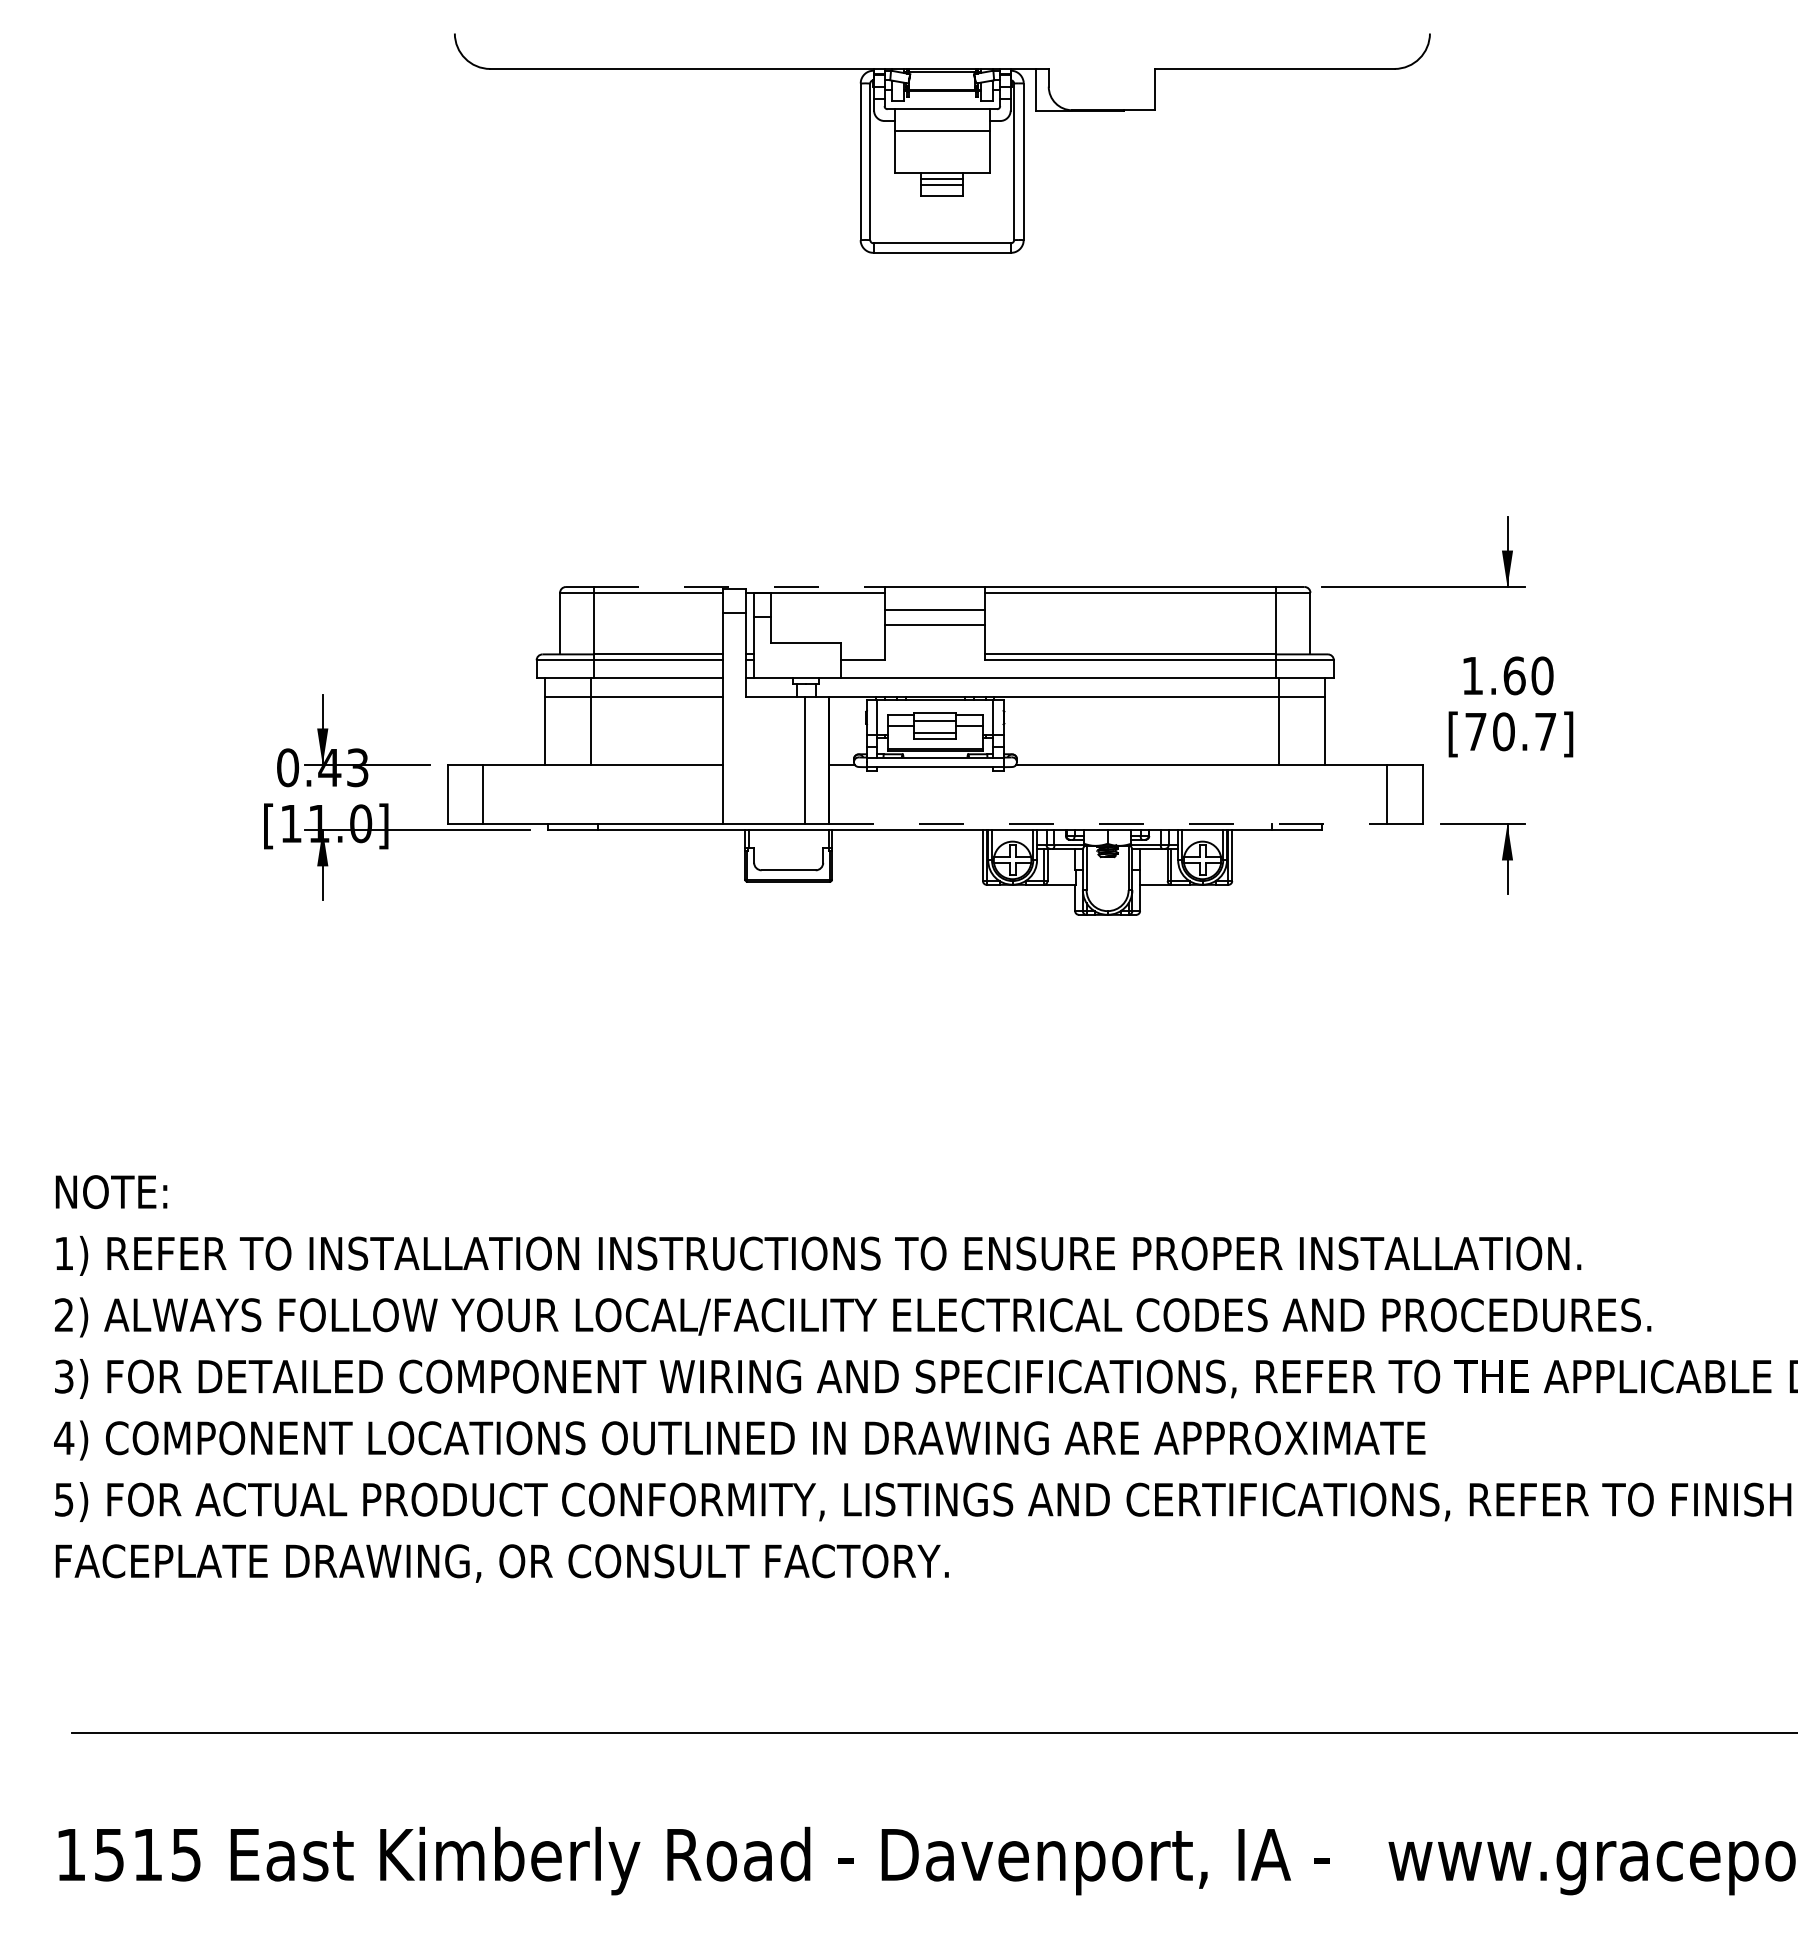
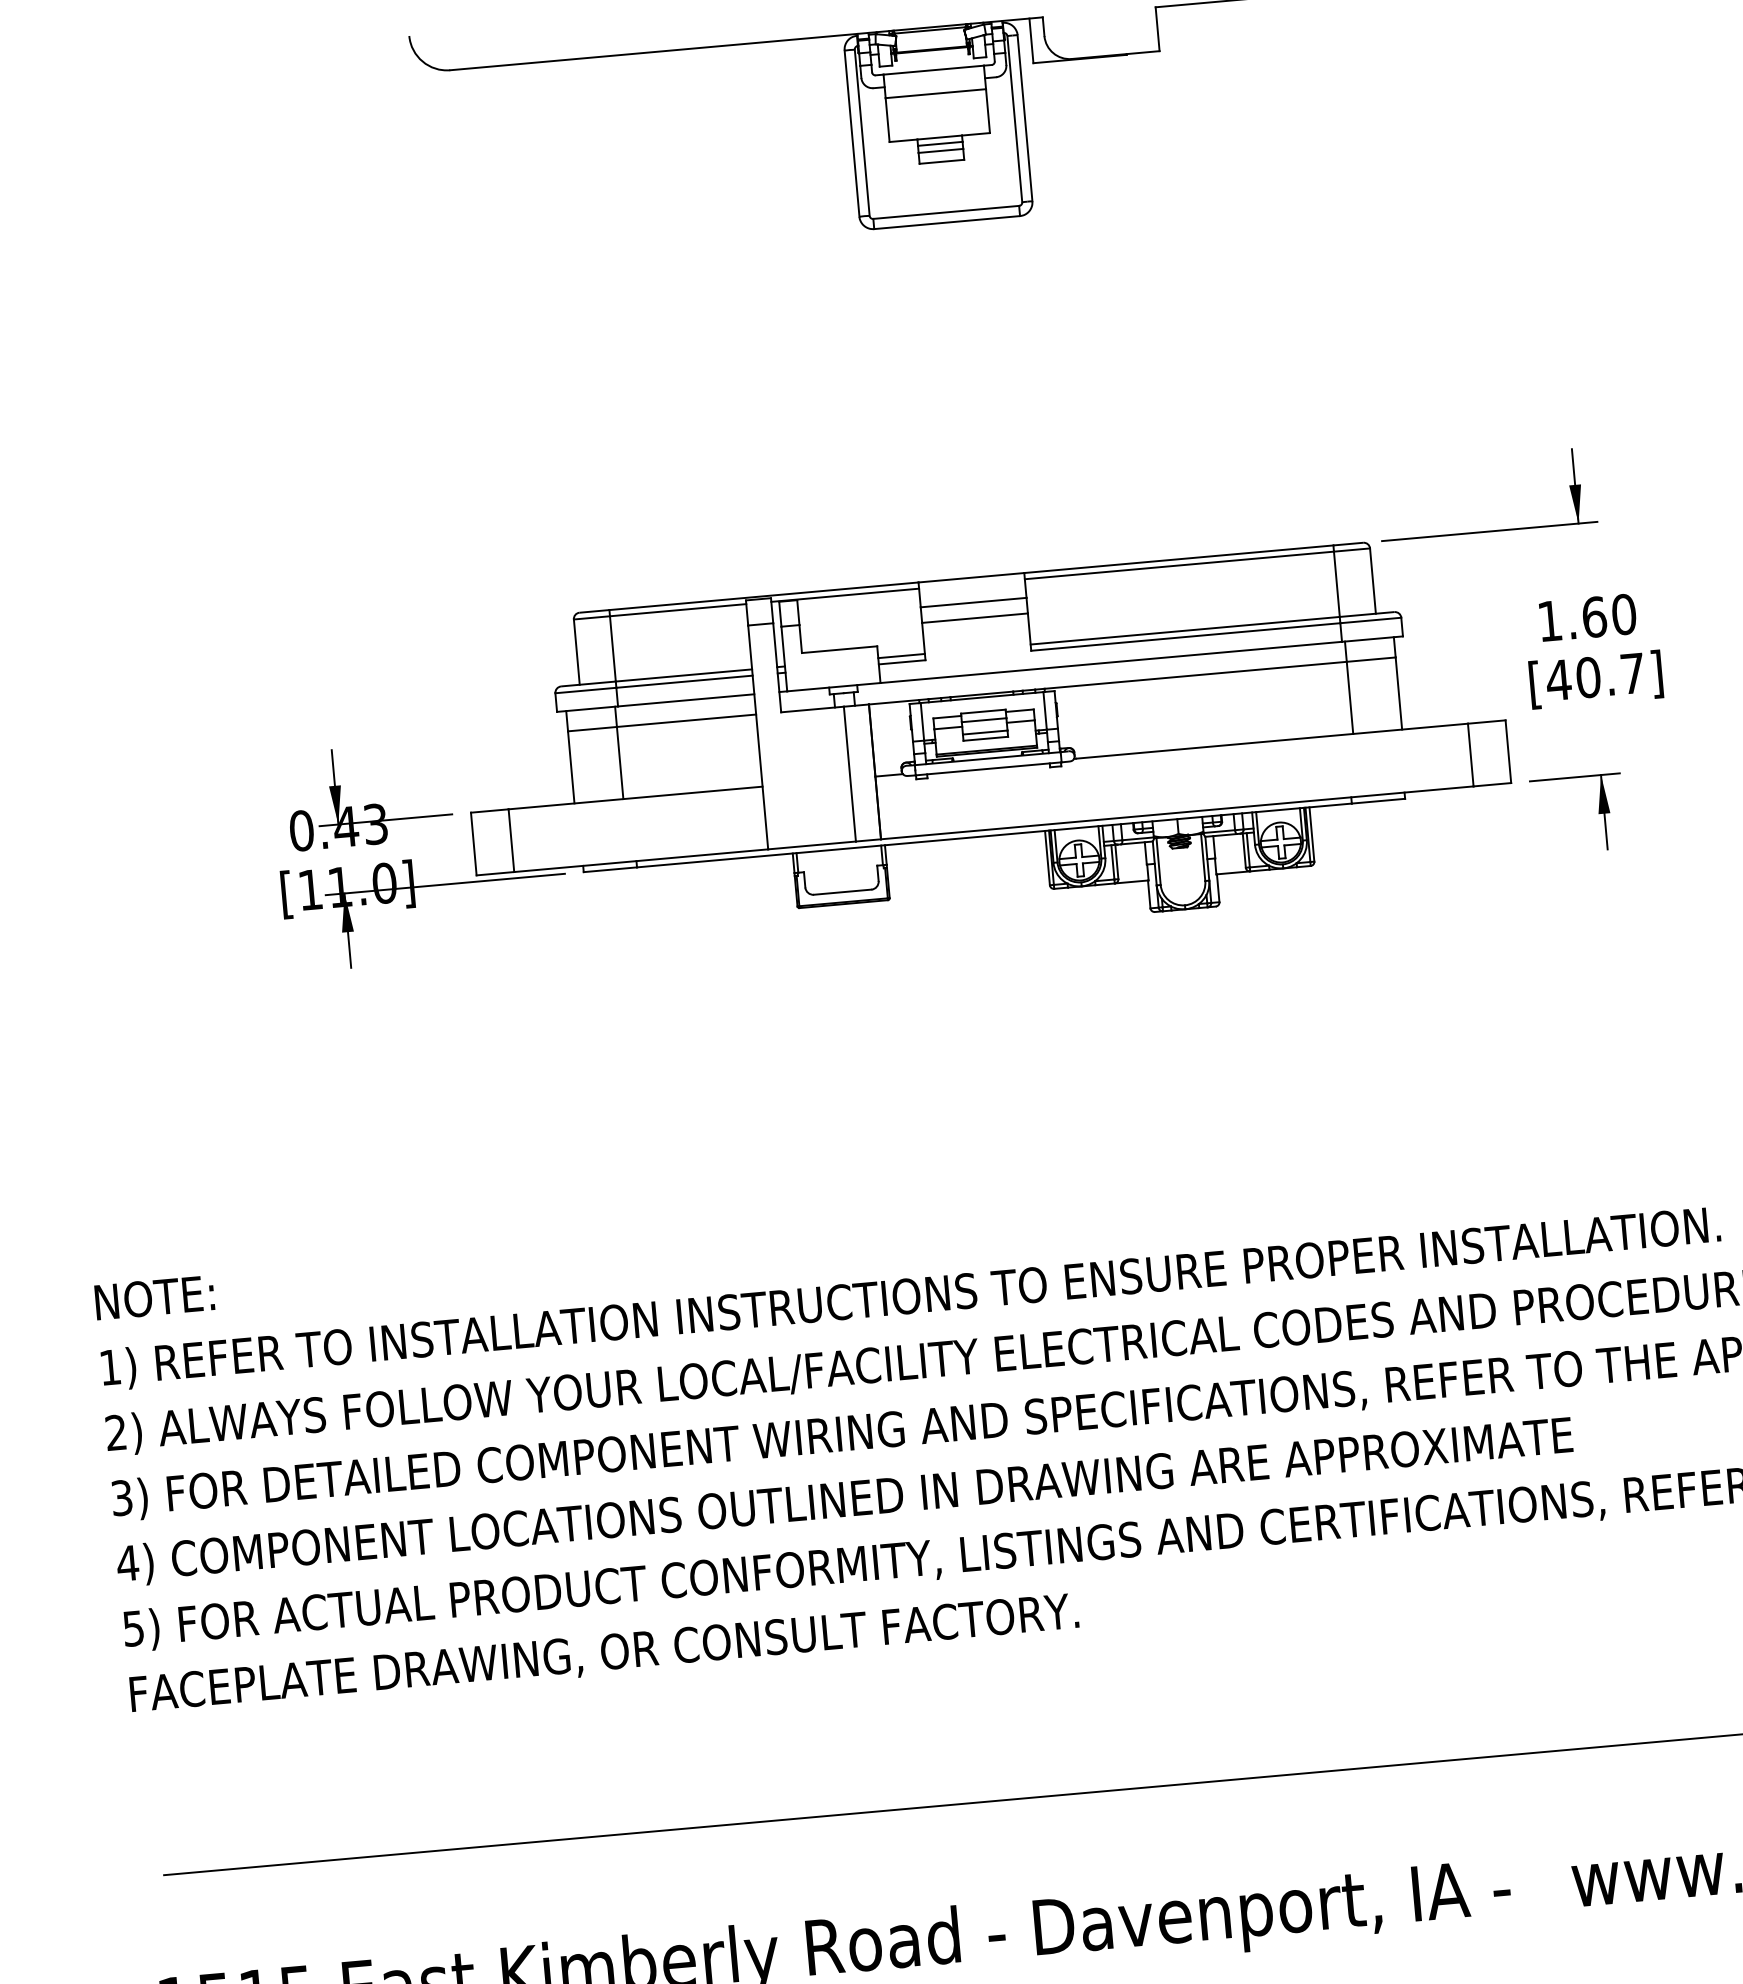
line: (739, 587) -> (763, 596), dashed -> solid
line: (863, 654) -> (901, 656), added
text: (1475, 731) -> (1558, 679), [70.7] -> [40.7]
line: (1108, 824) -> (1177, 813), dashed -> solid

